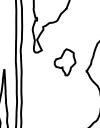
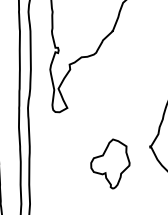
part: (64, 62) -> (109, 164), moved

